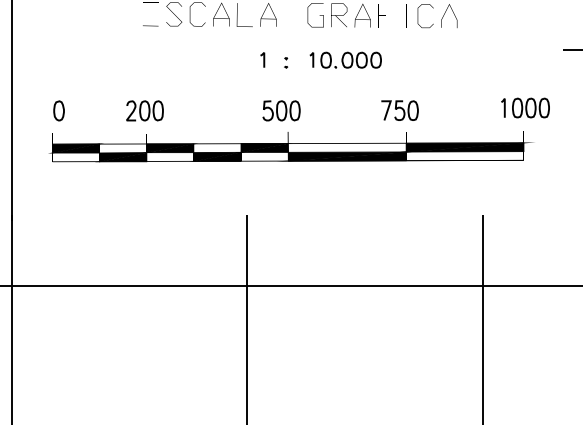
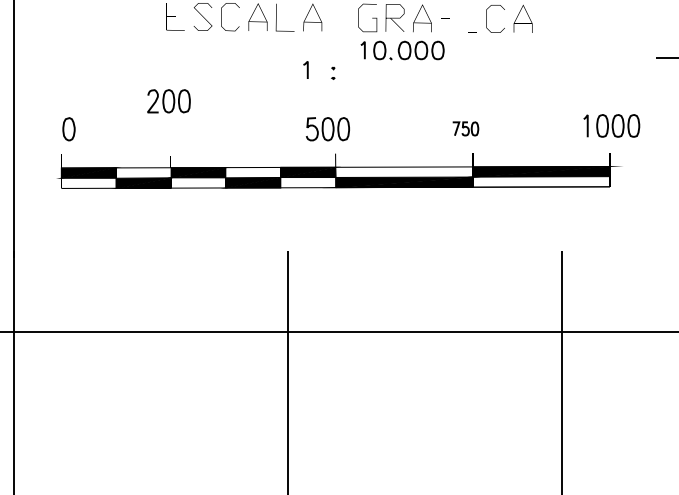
part: (345, 59) -> (402, 49), moved
part: (144, 110) -> (168, 100), moved
part: (399, 110) -> (465, 128), size x0.6

